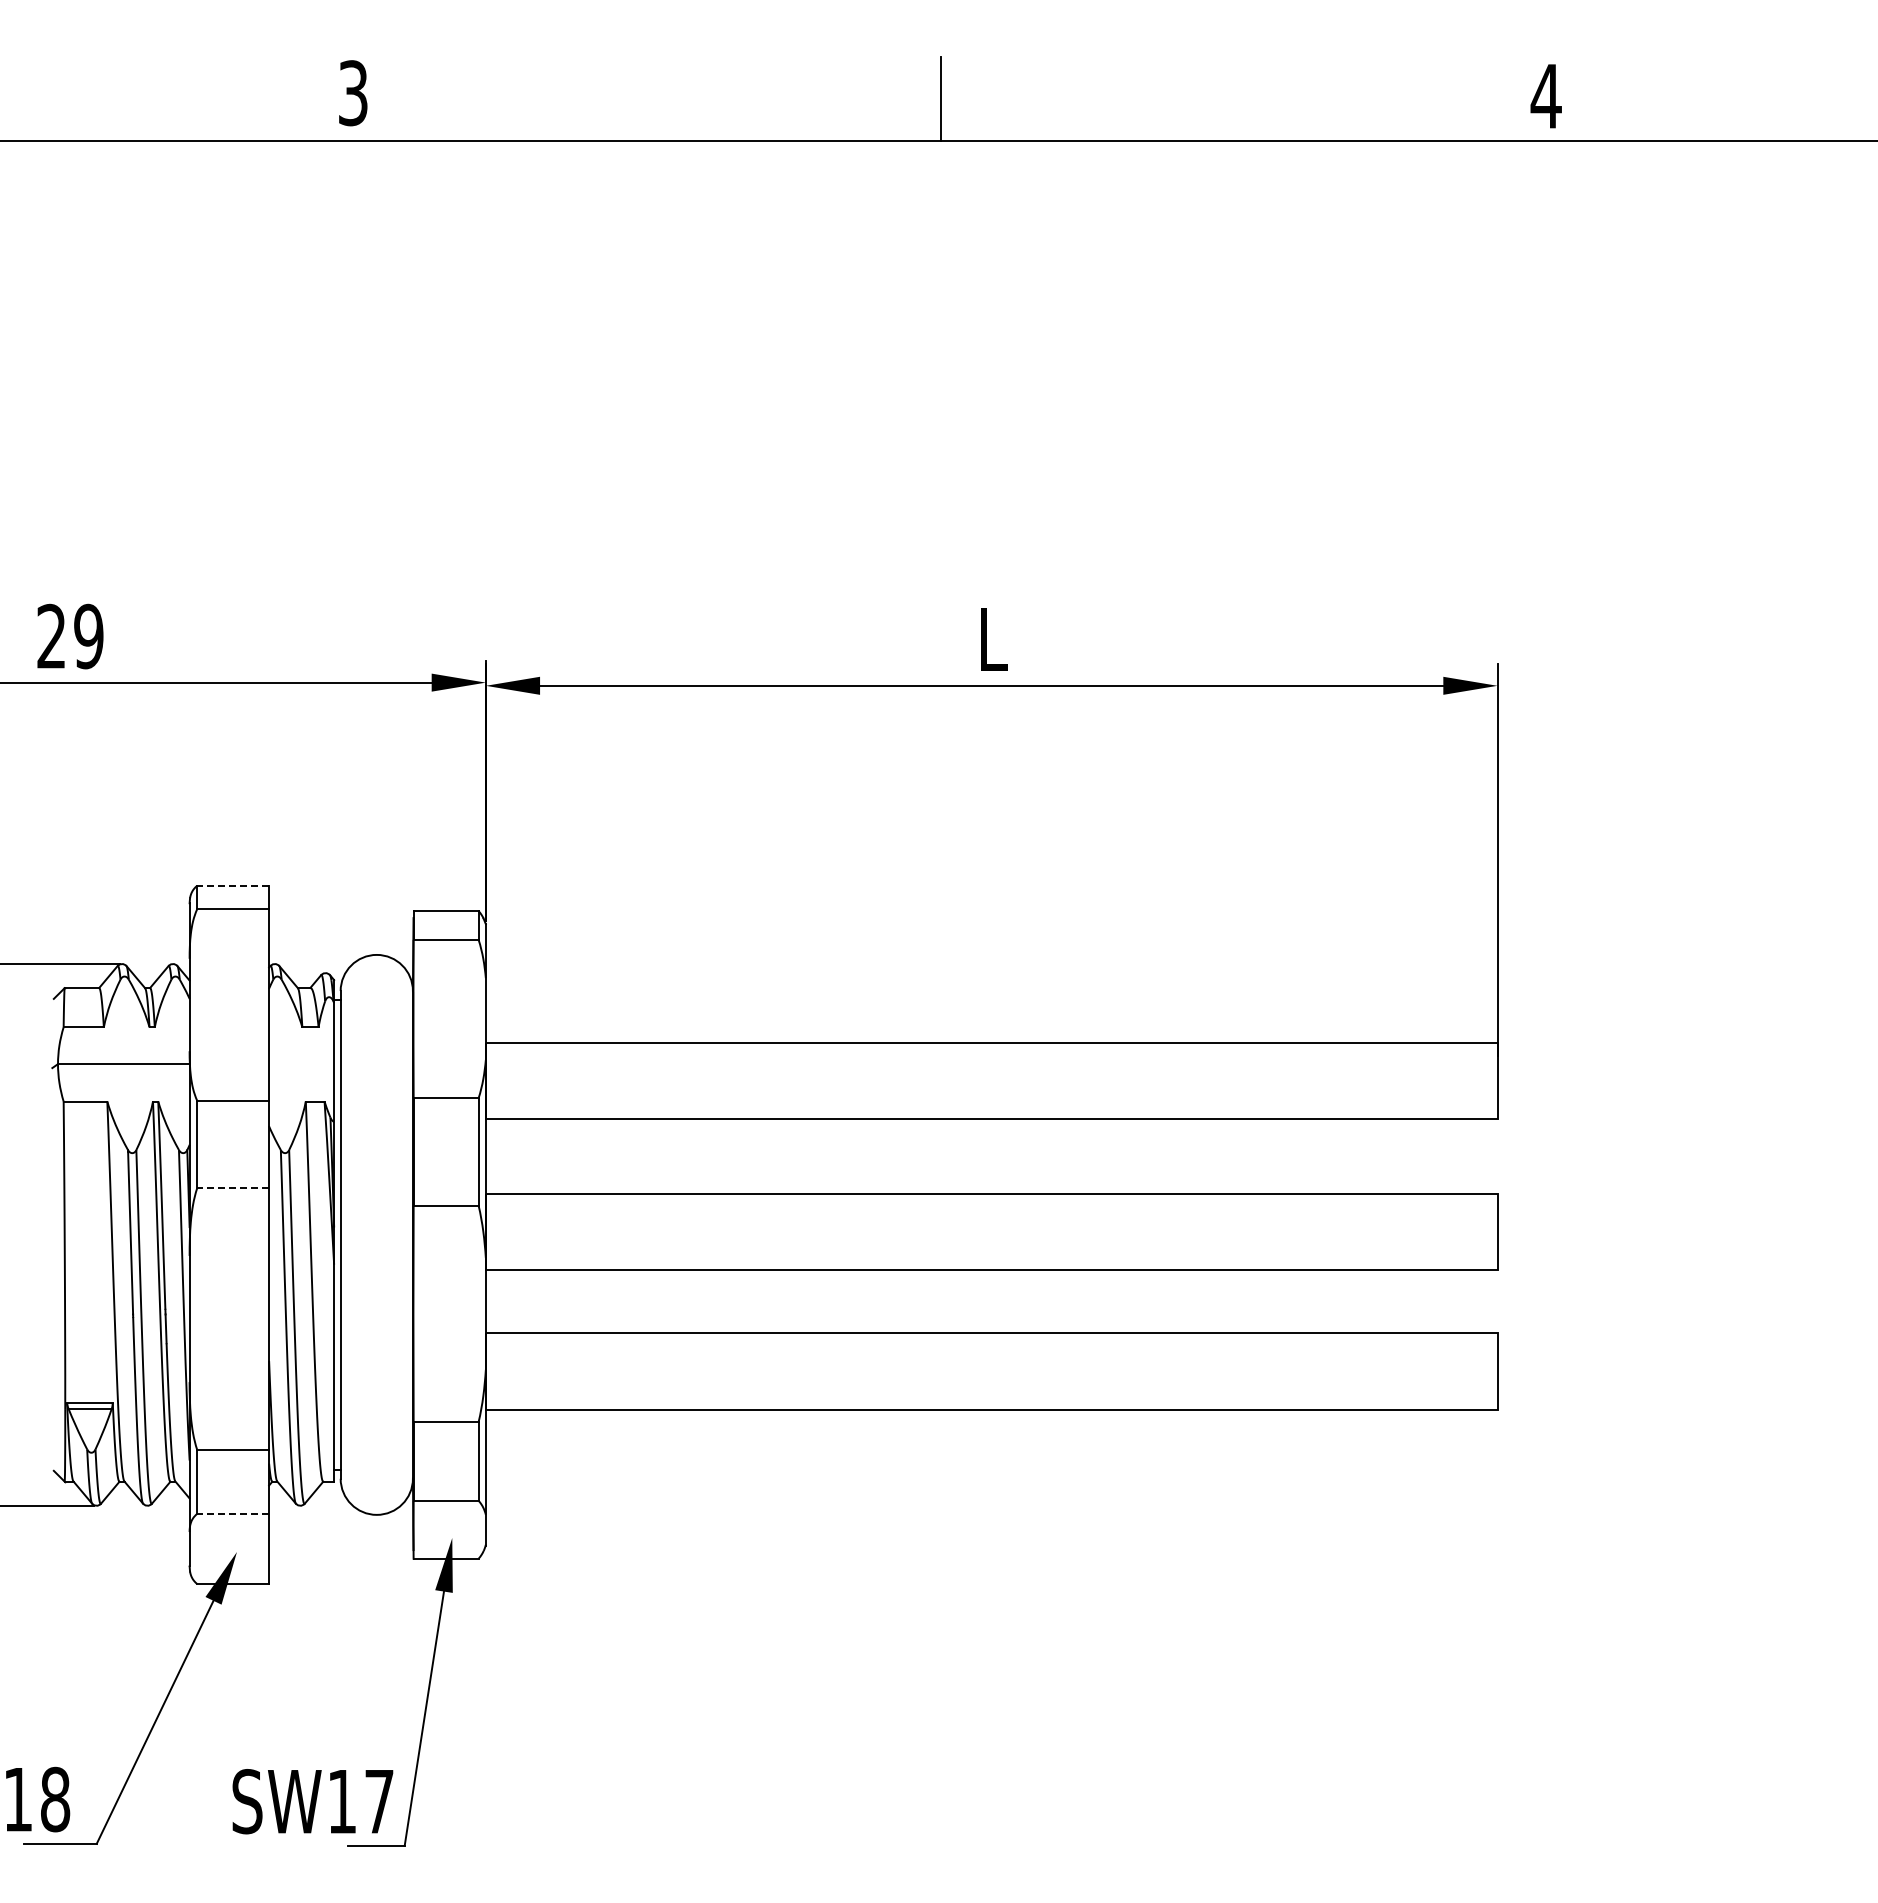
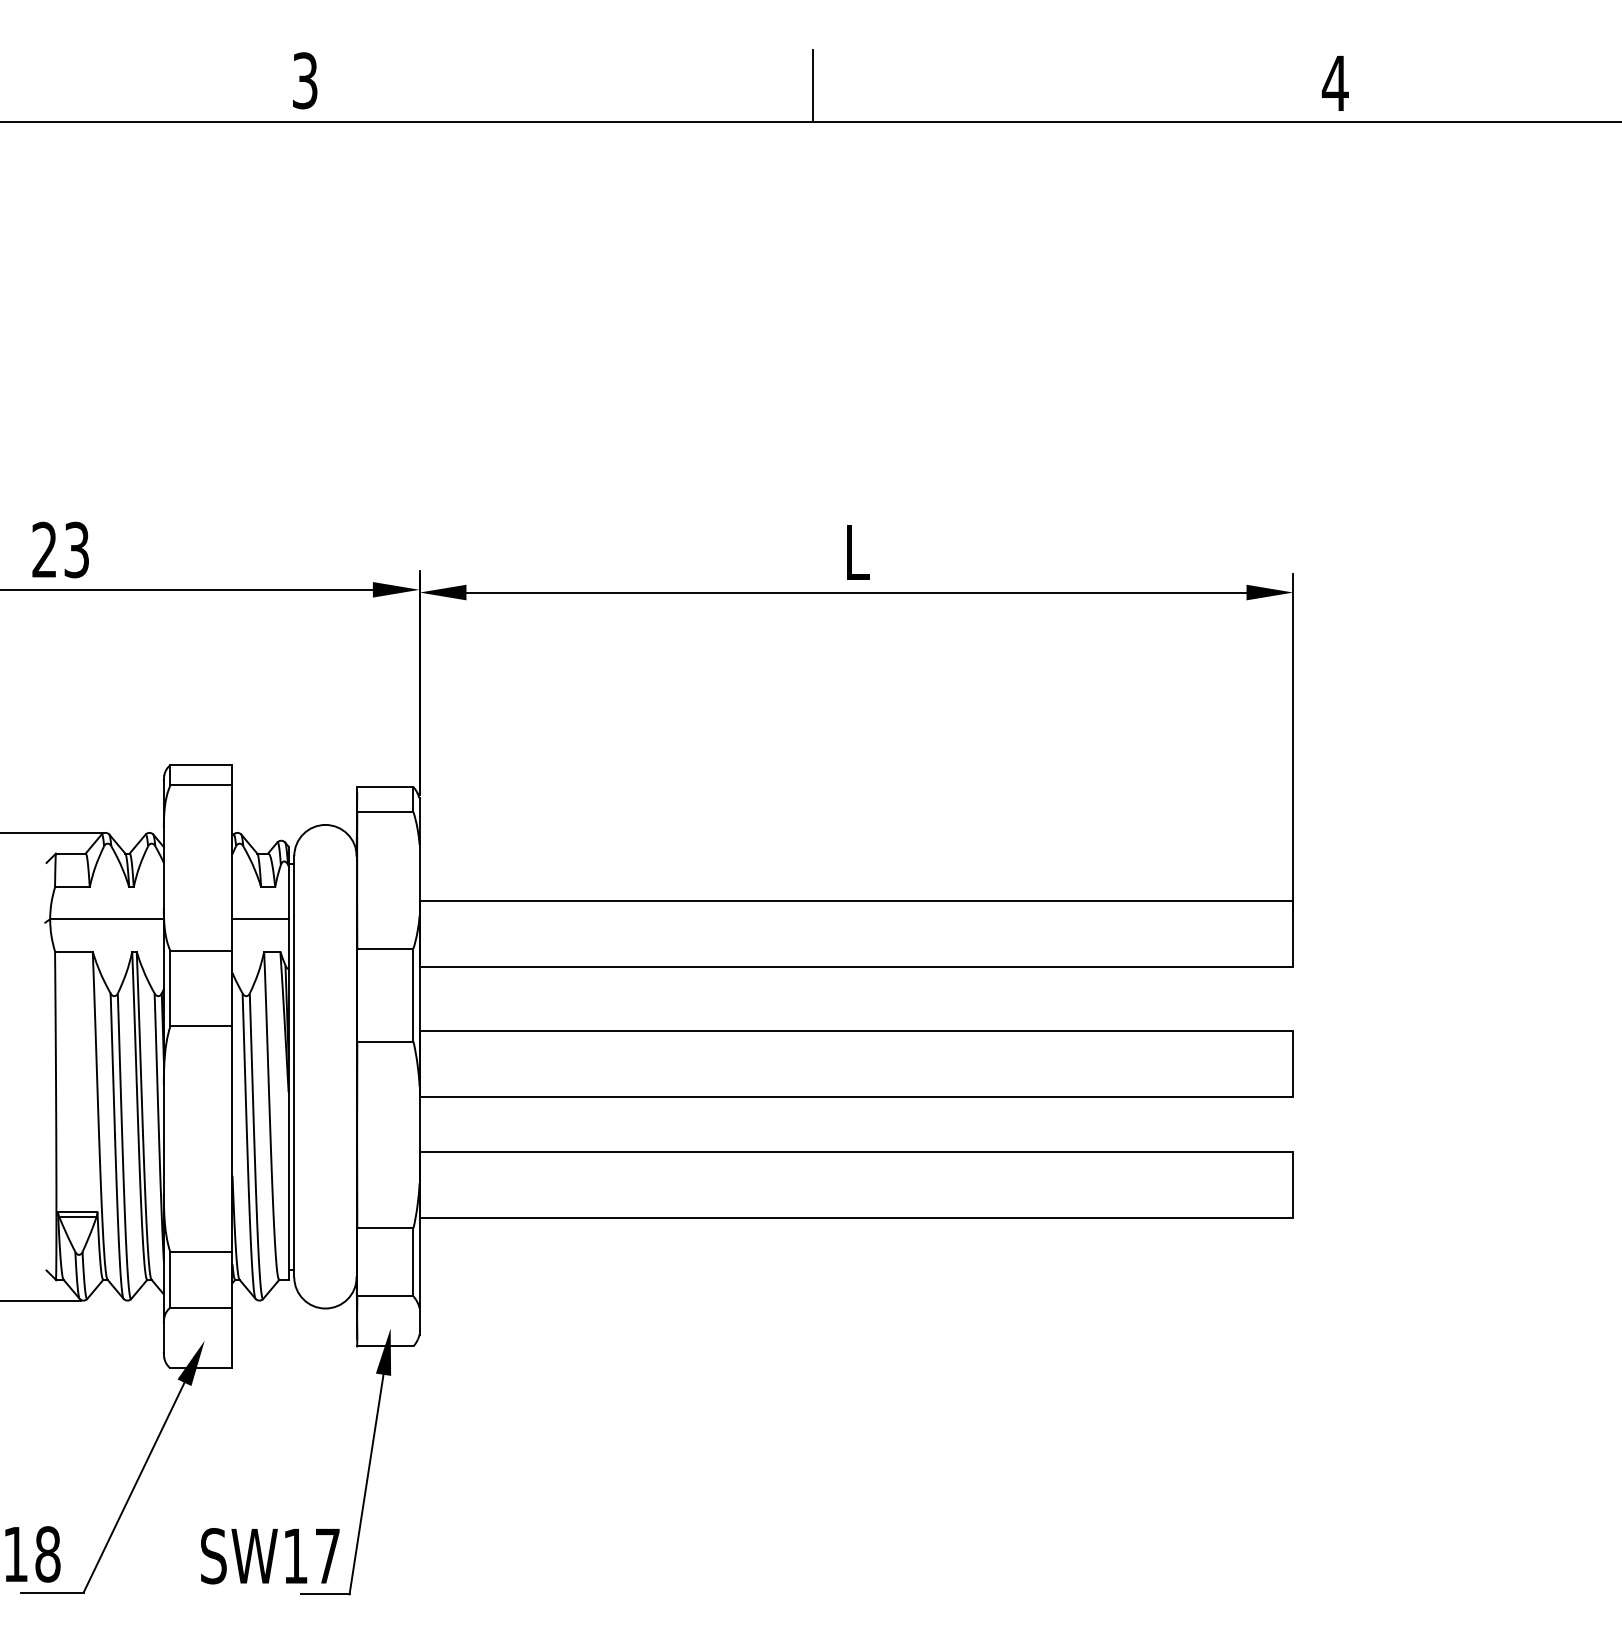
text: (88, 636) -> (76, 549), 29 -> 23
line: (233, 885) -> (201, 765), dashed -> solid
line: (301, 1064) -> (260, 919), added
line: (233, 1188) -> (201, 1026), dashed -> solid
line: (233, 1513) -> (201, 1307), dashed -> solid

